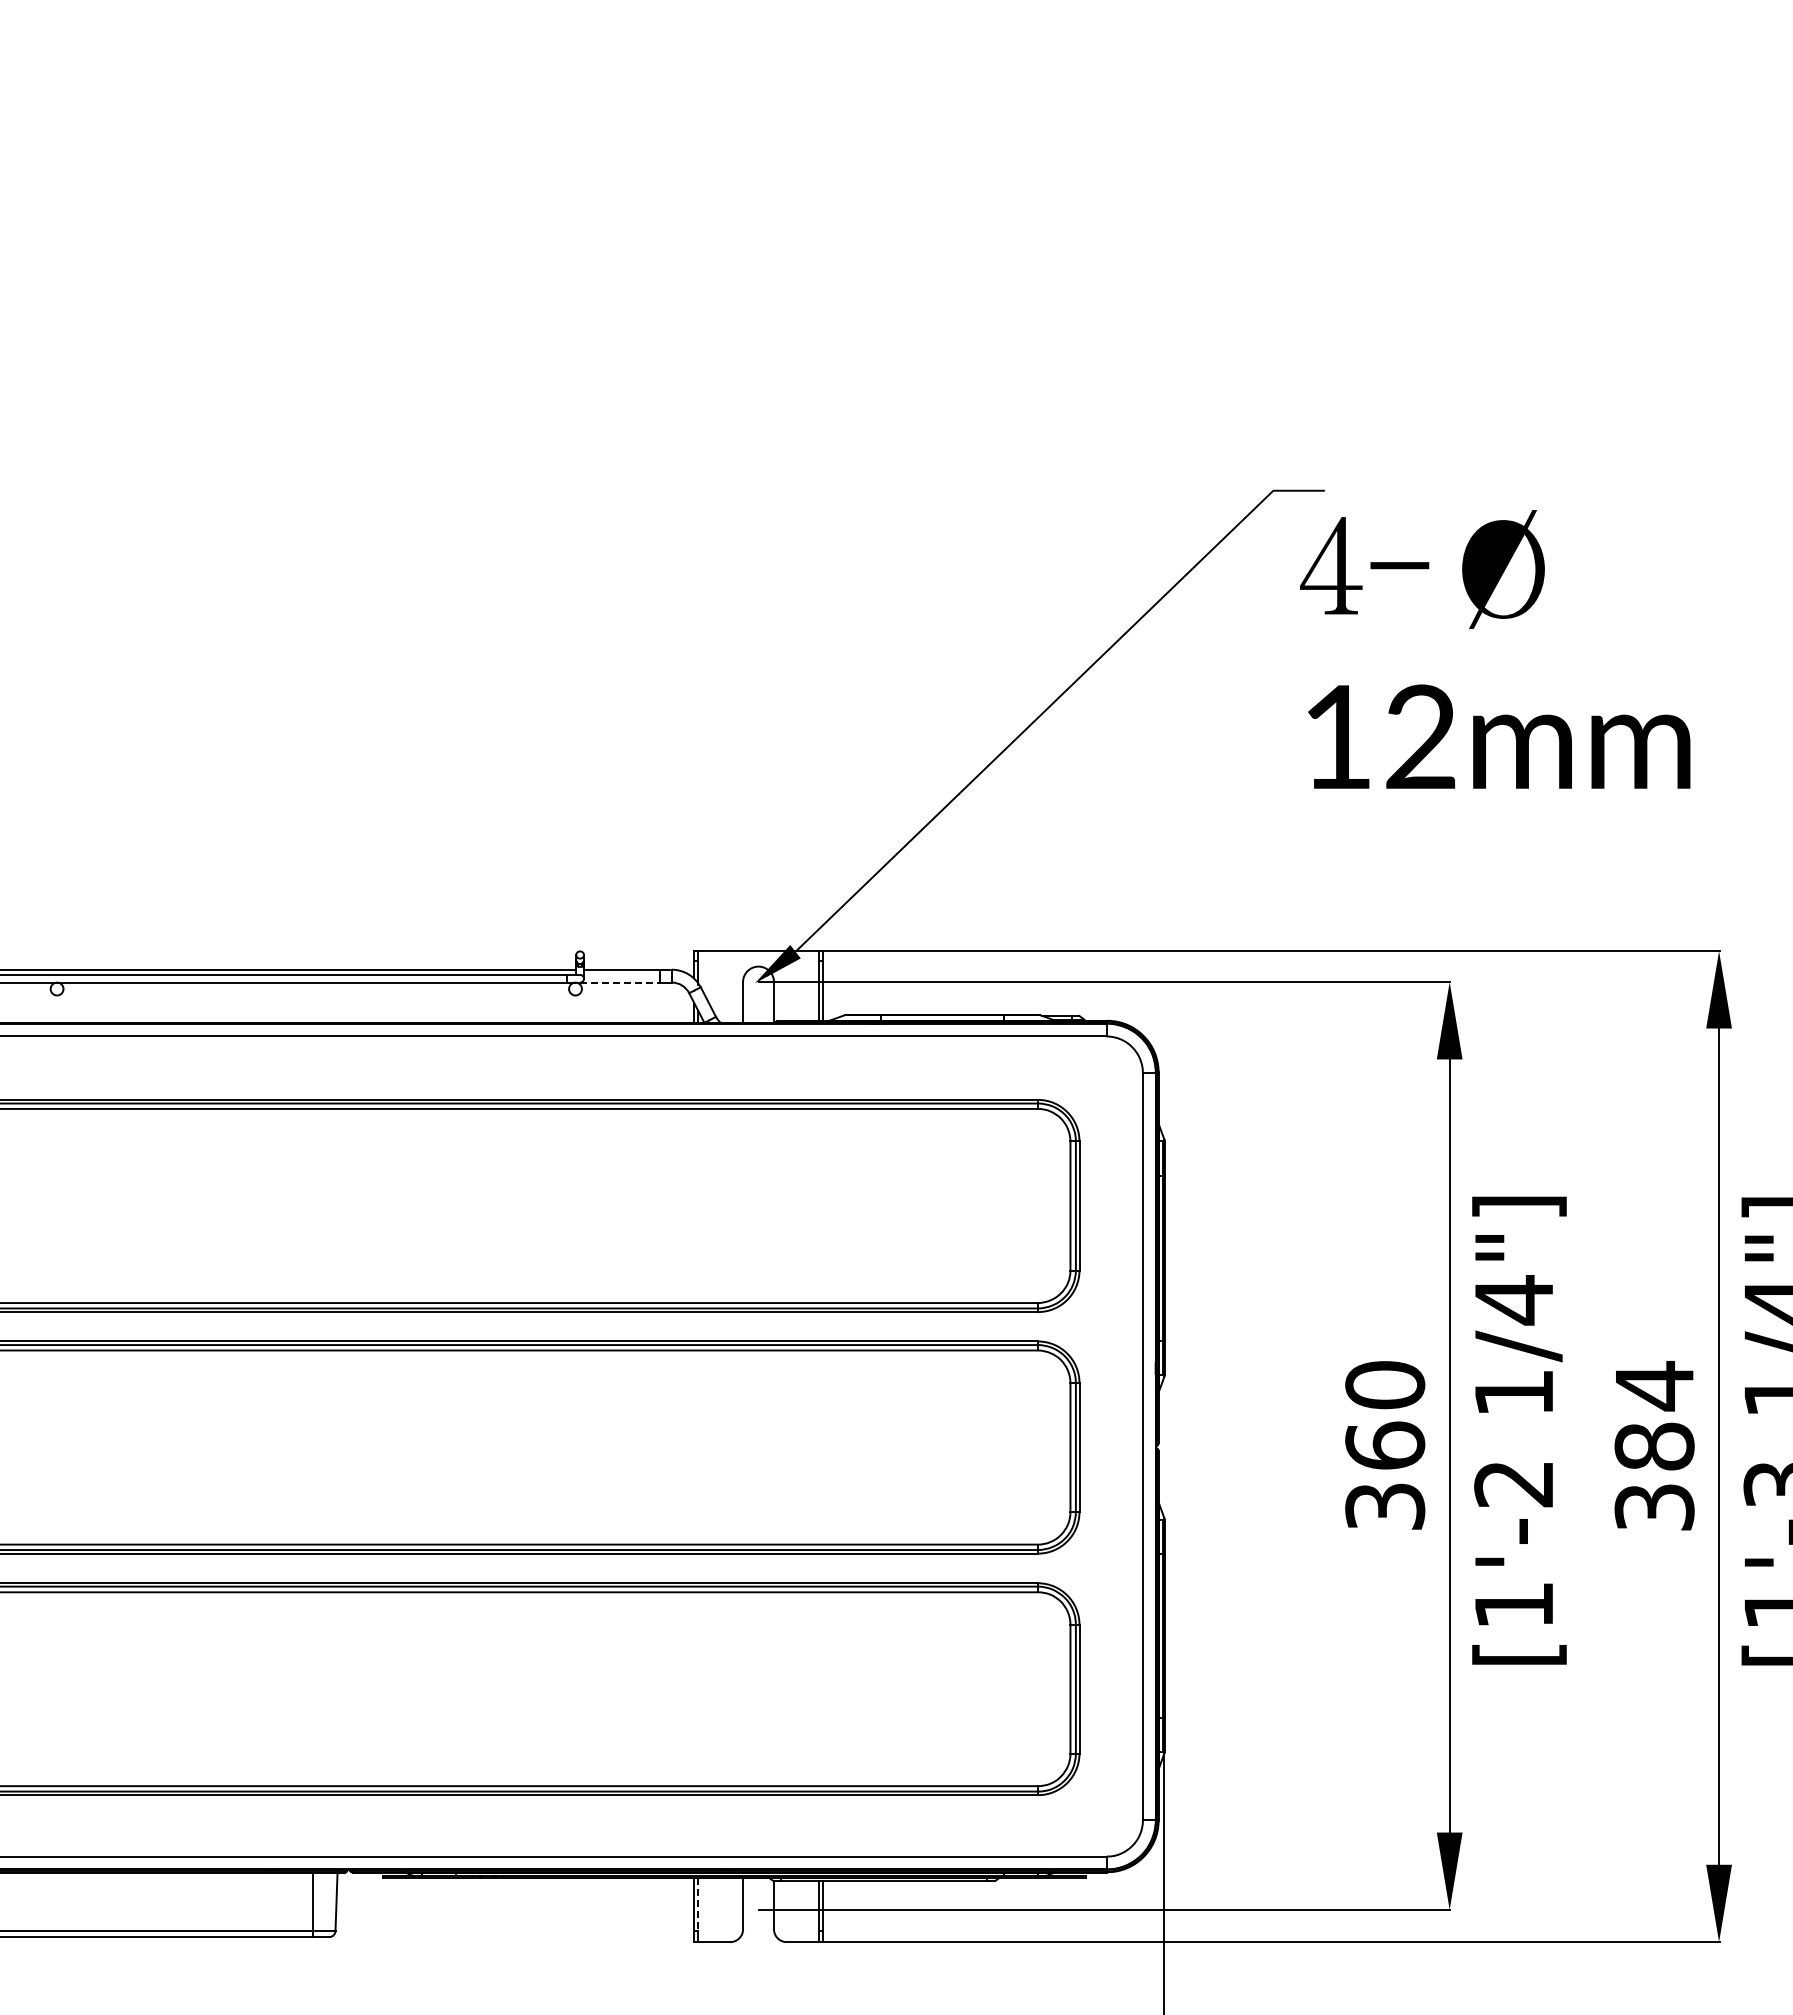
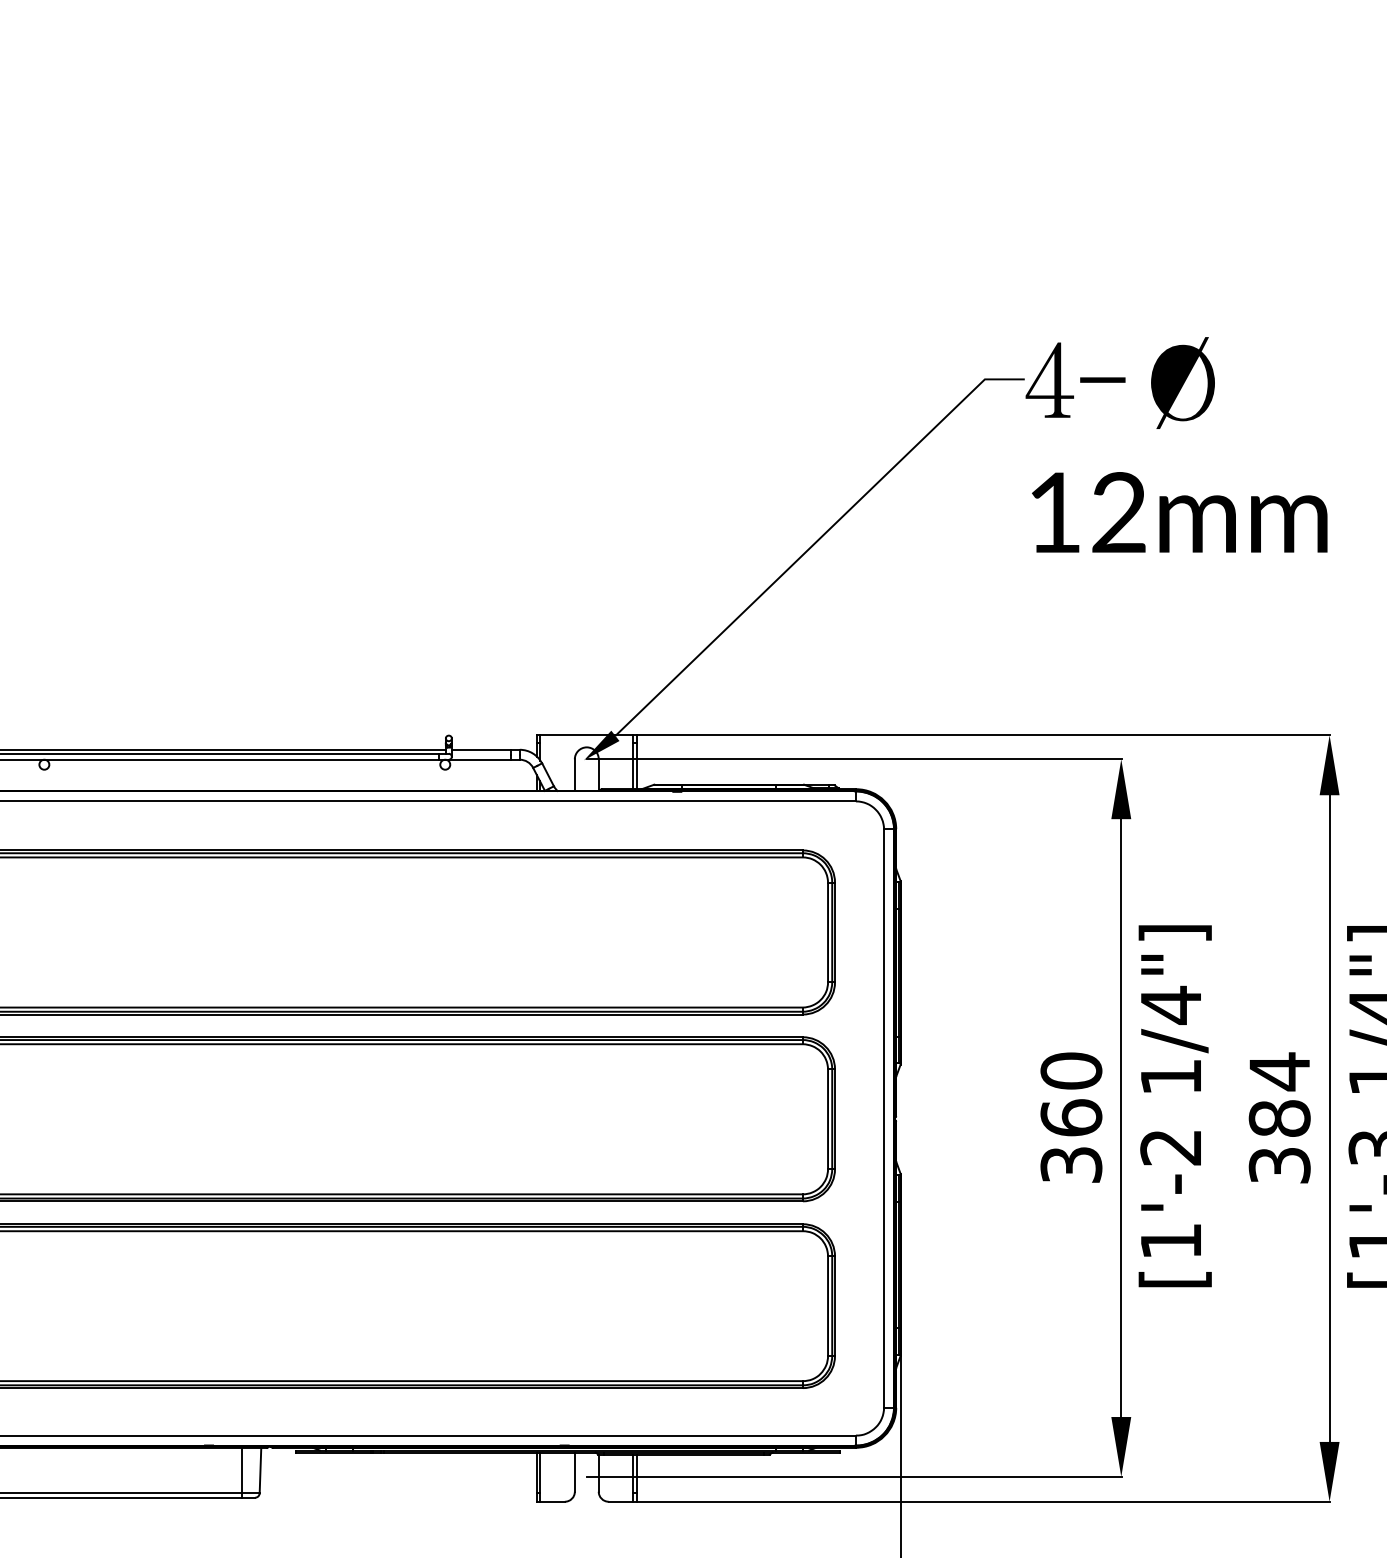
text: (1495, 649) -> (1176, 444), moved
line: (620, 982) -> (480, 759), dashed -> solid
line: (698, 1905) -> (540, 1473), dashed -> solid

